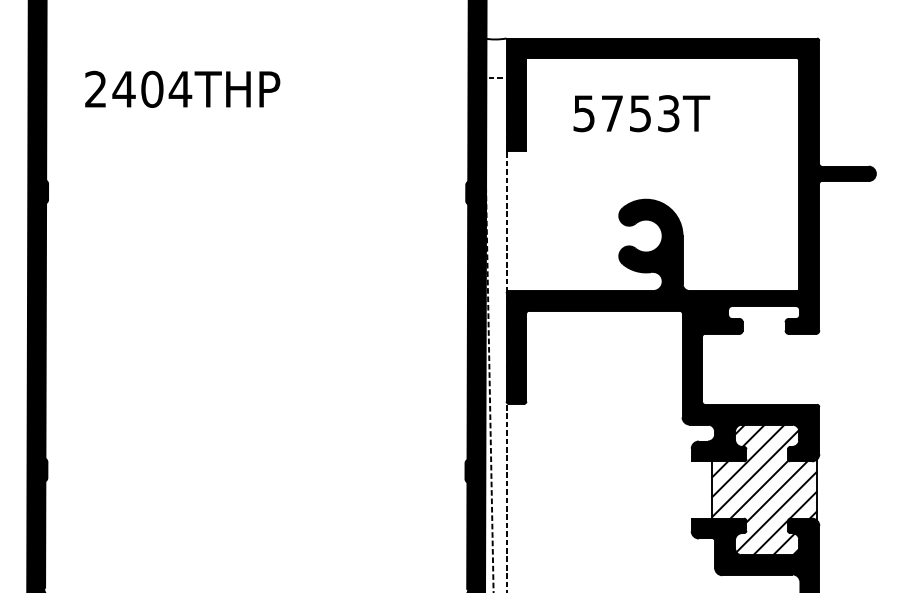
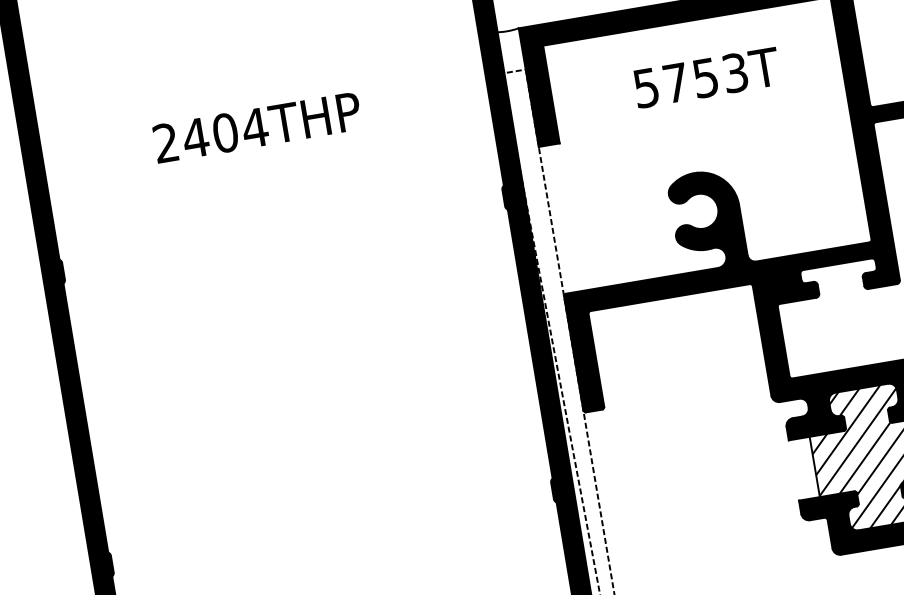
text: (182, 88) -> (257, 126), moved
text: (641, 113) -> (706, 77), moved

